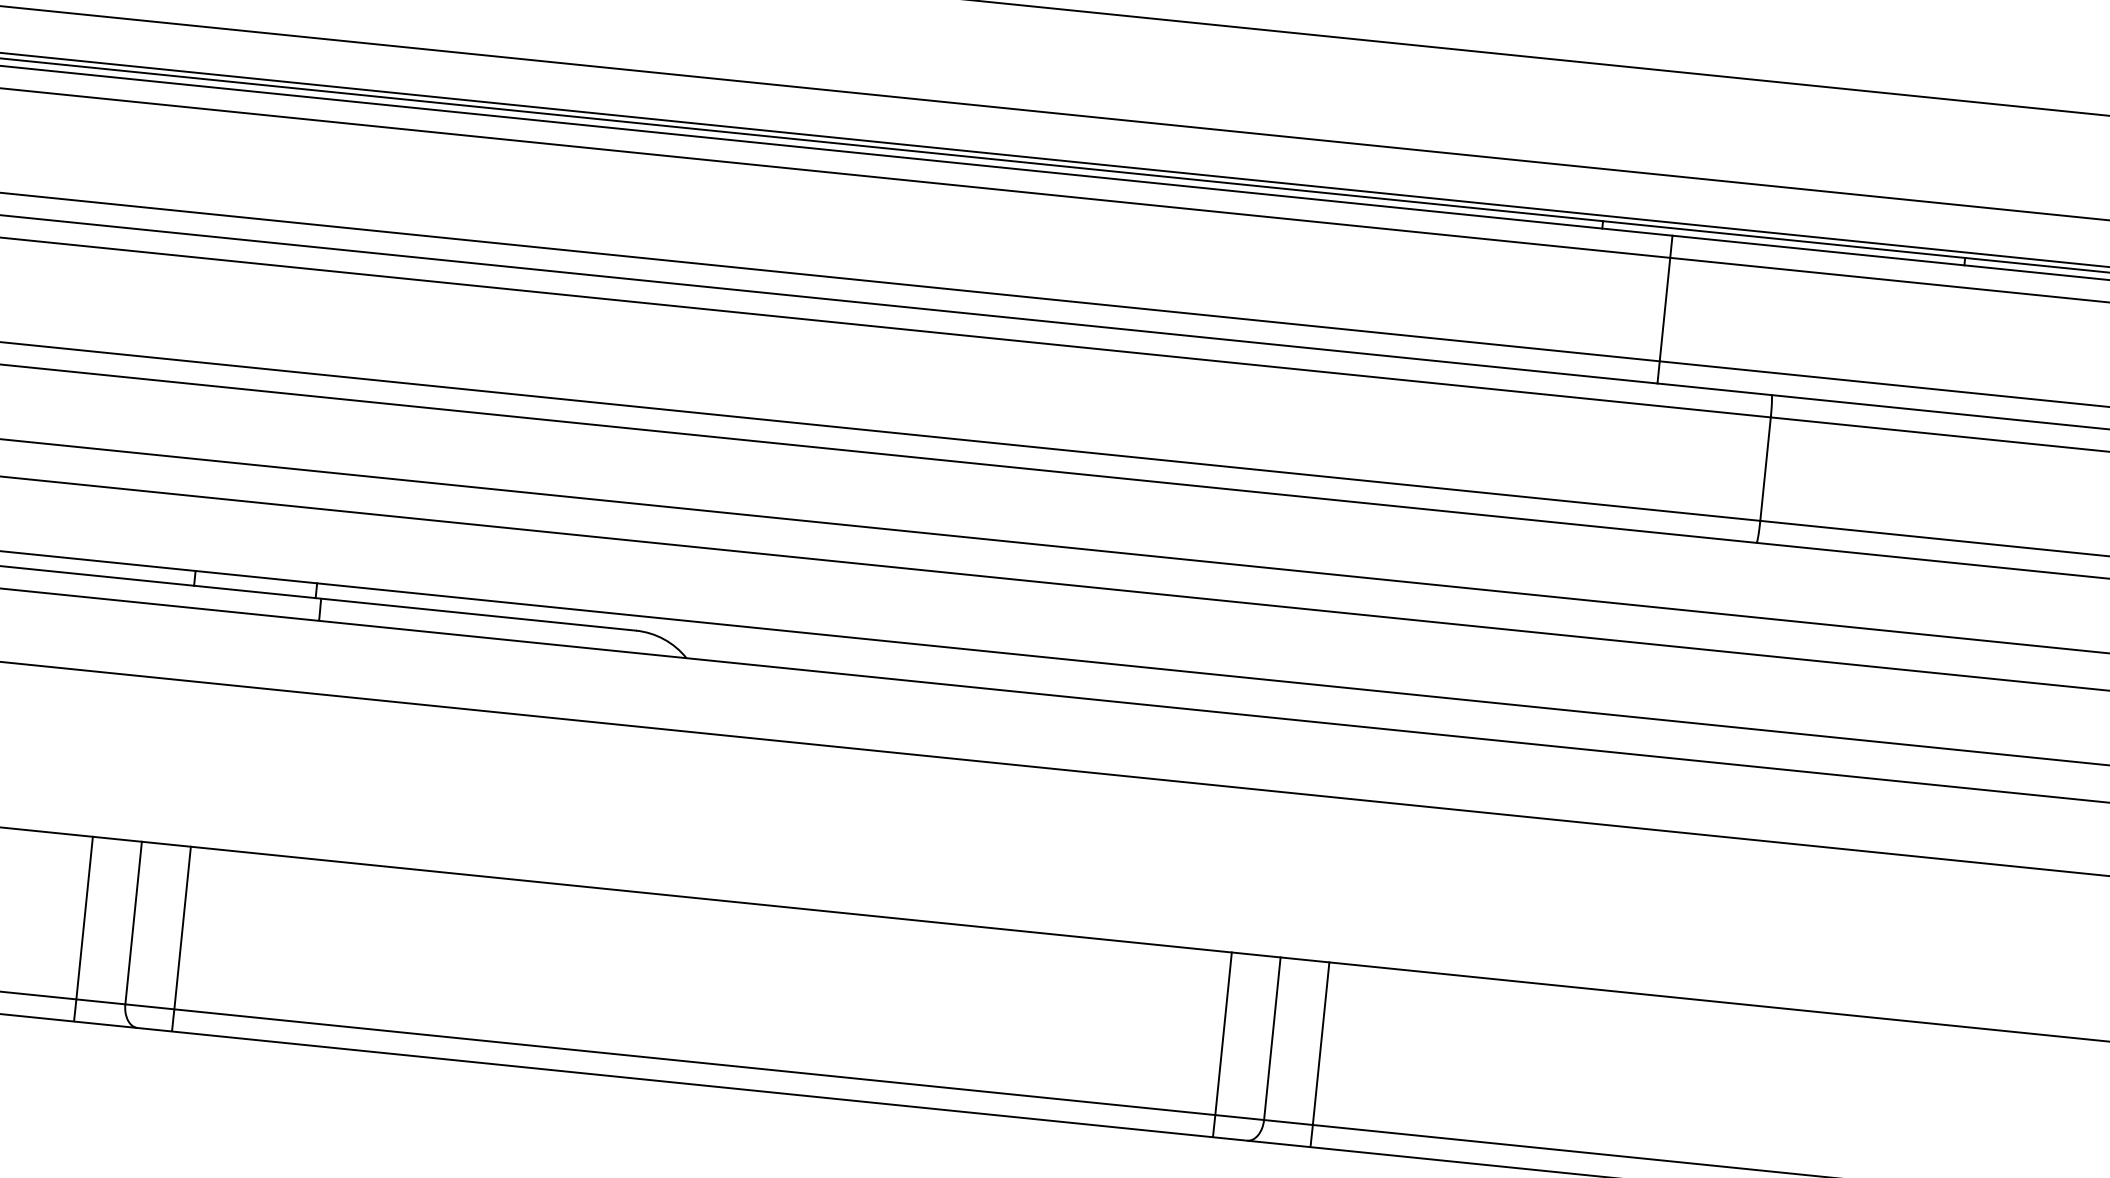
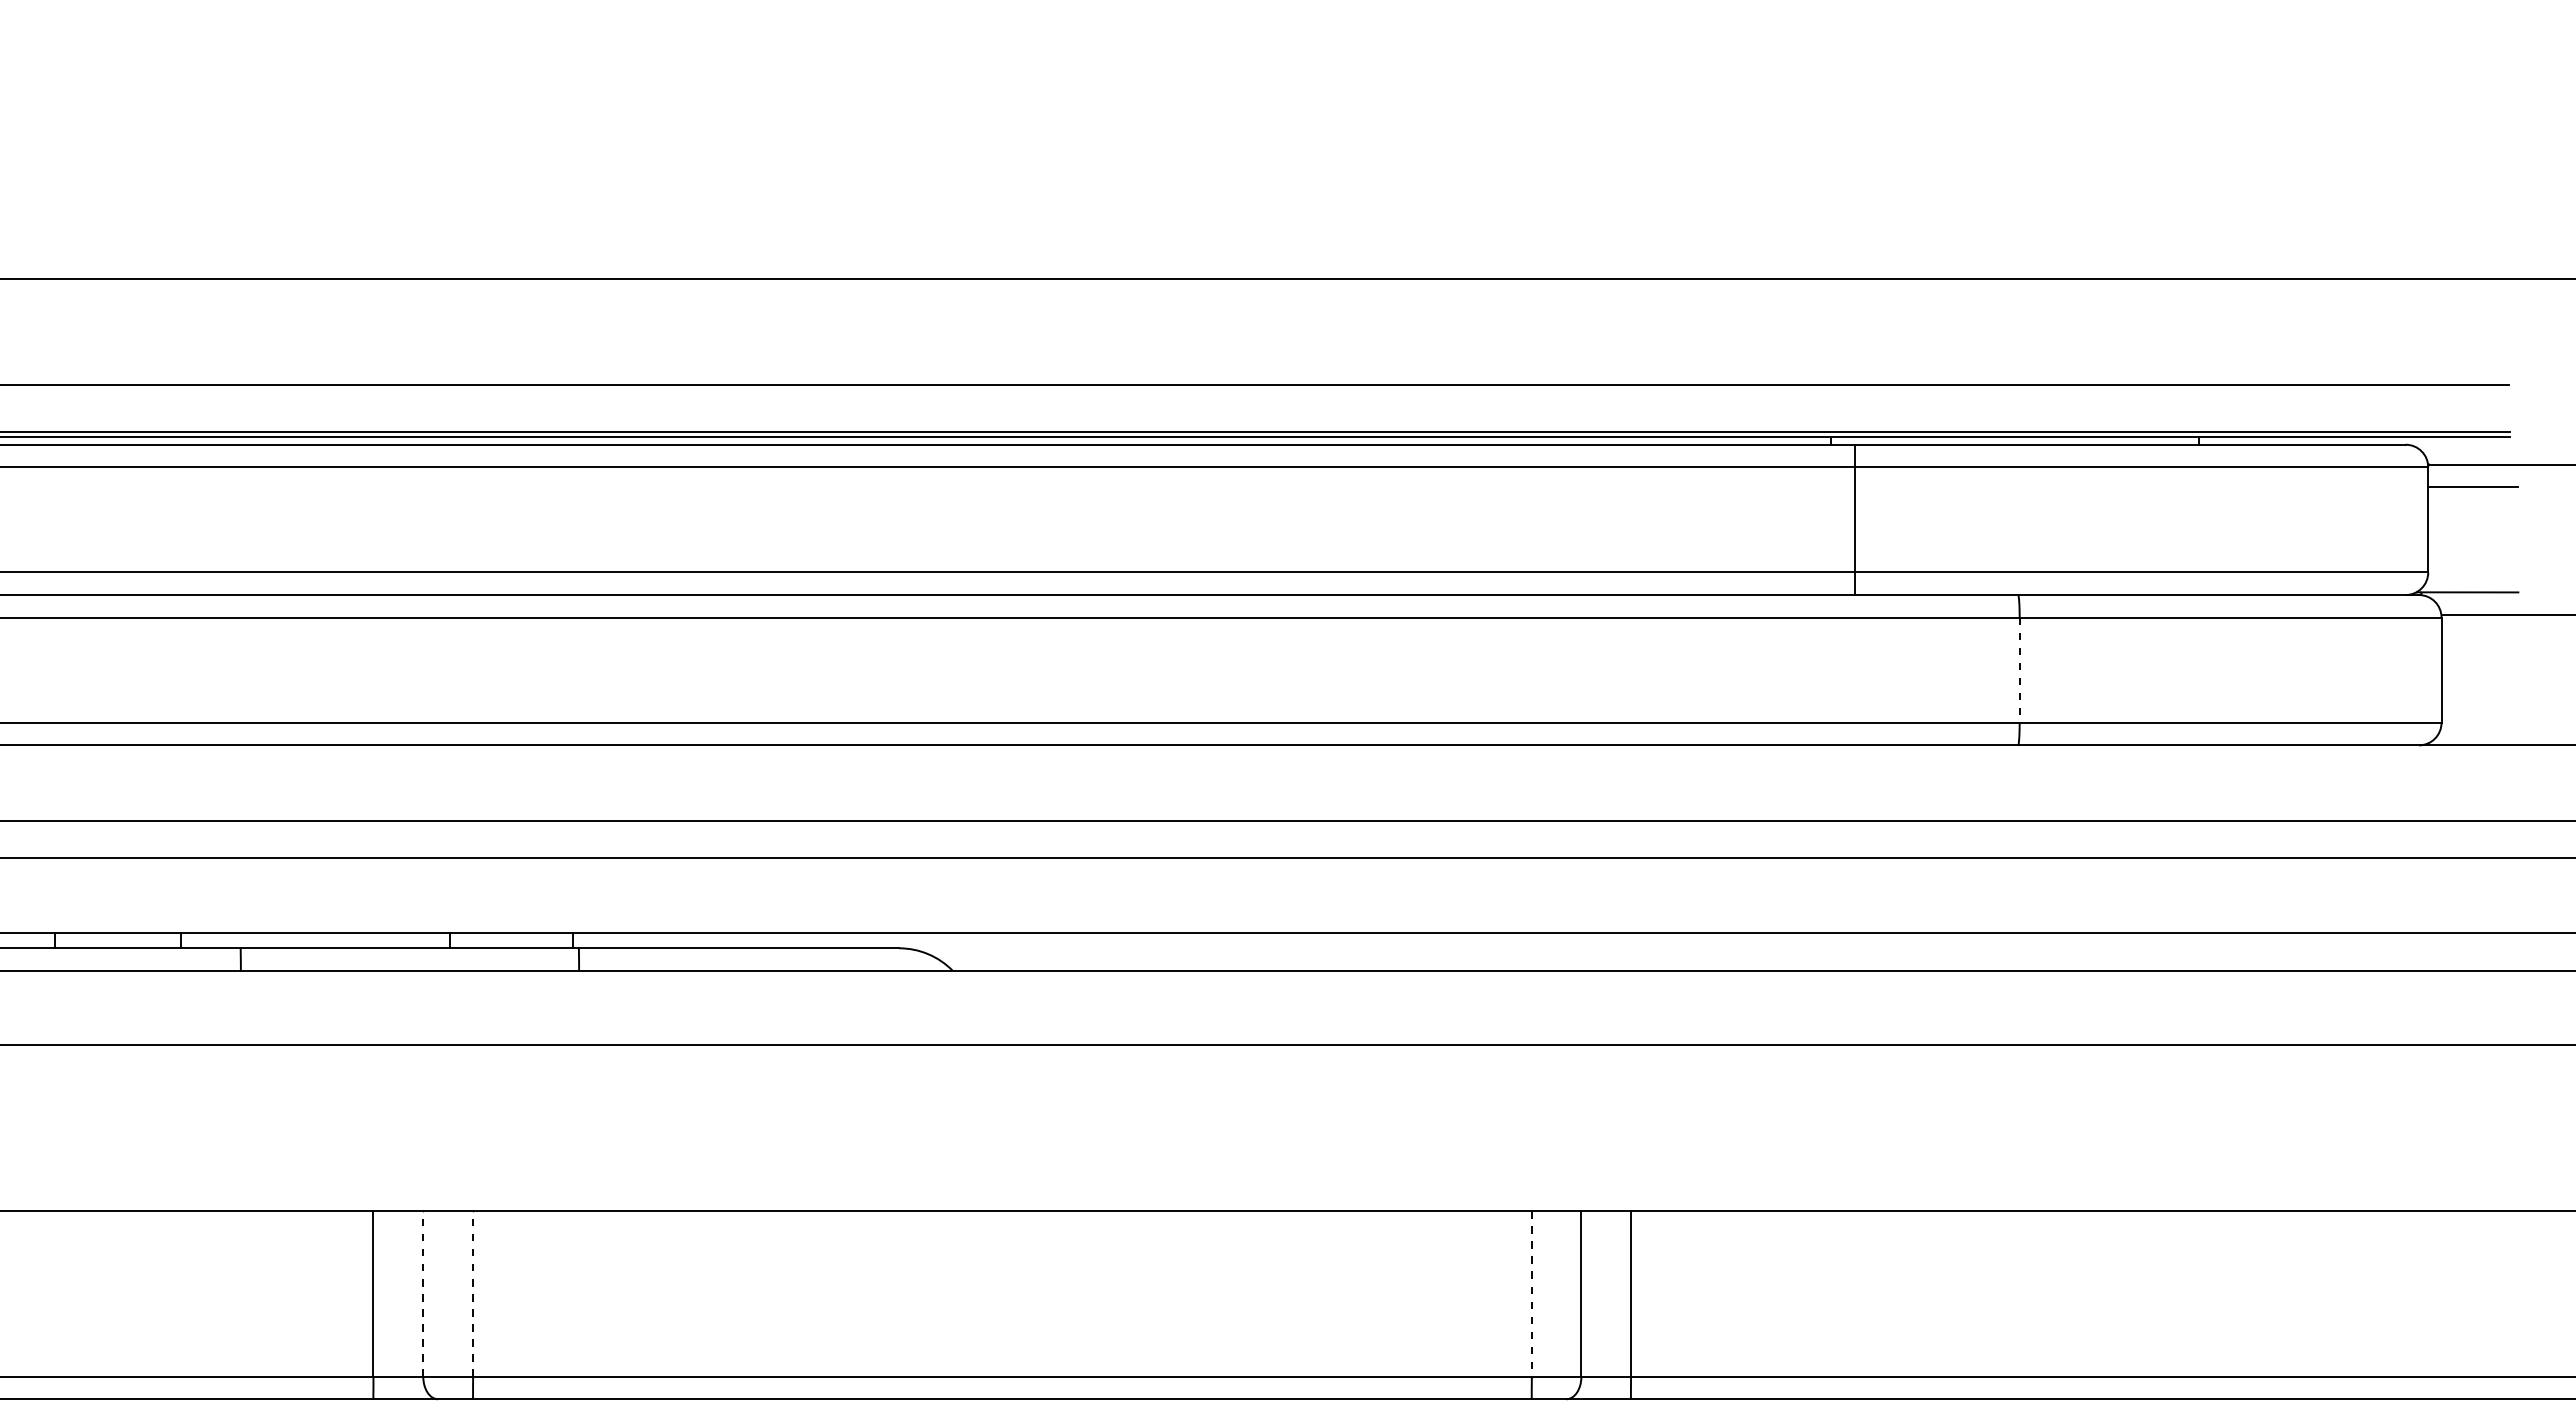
line: (1665, 309) -> (1855, 519), moved
line: (1765, 469) -> (2019, 670), solid -> dashed
line: (133, 923) -> (423, 1294), solid -> dashed
line: (182, 928) -> (473, 1294), solid -> dashed
line: (1223, 1034) -> (1531, 1294), solid -> dashed

